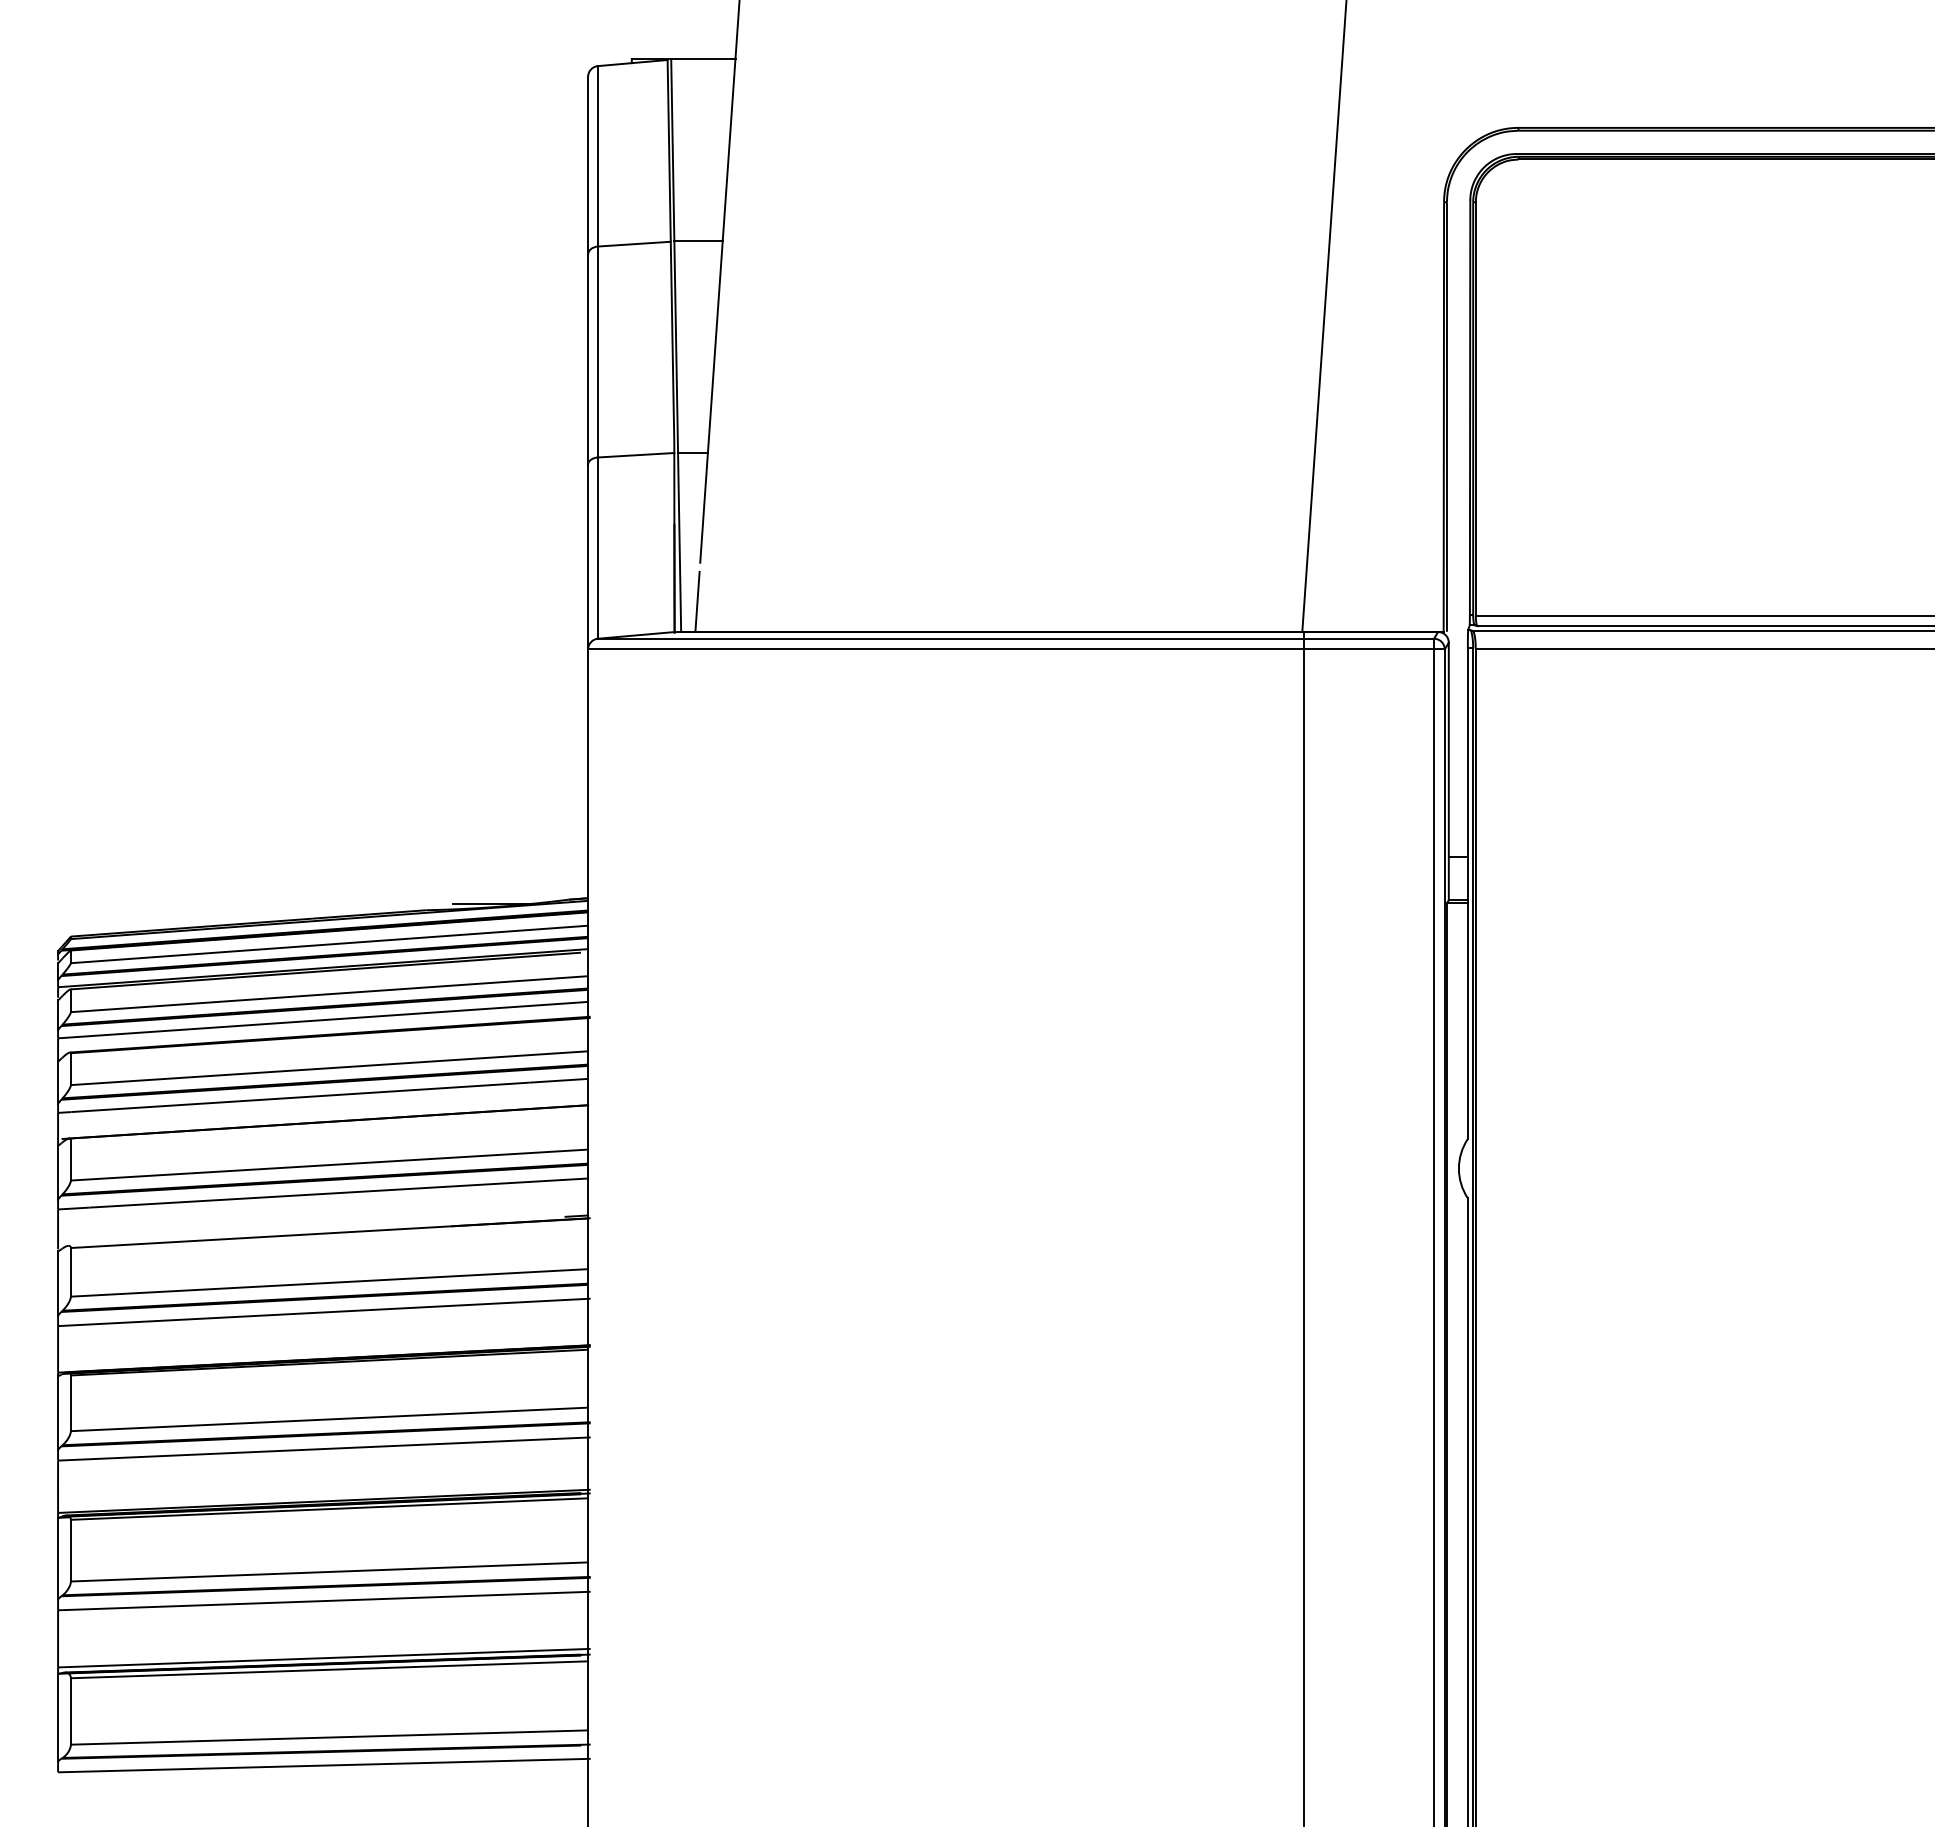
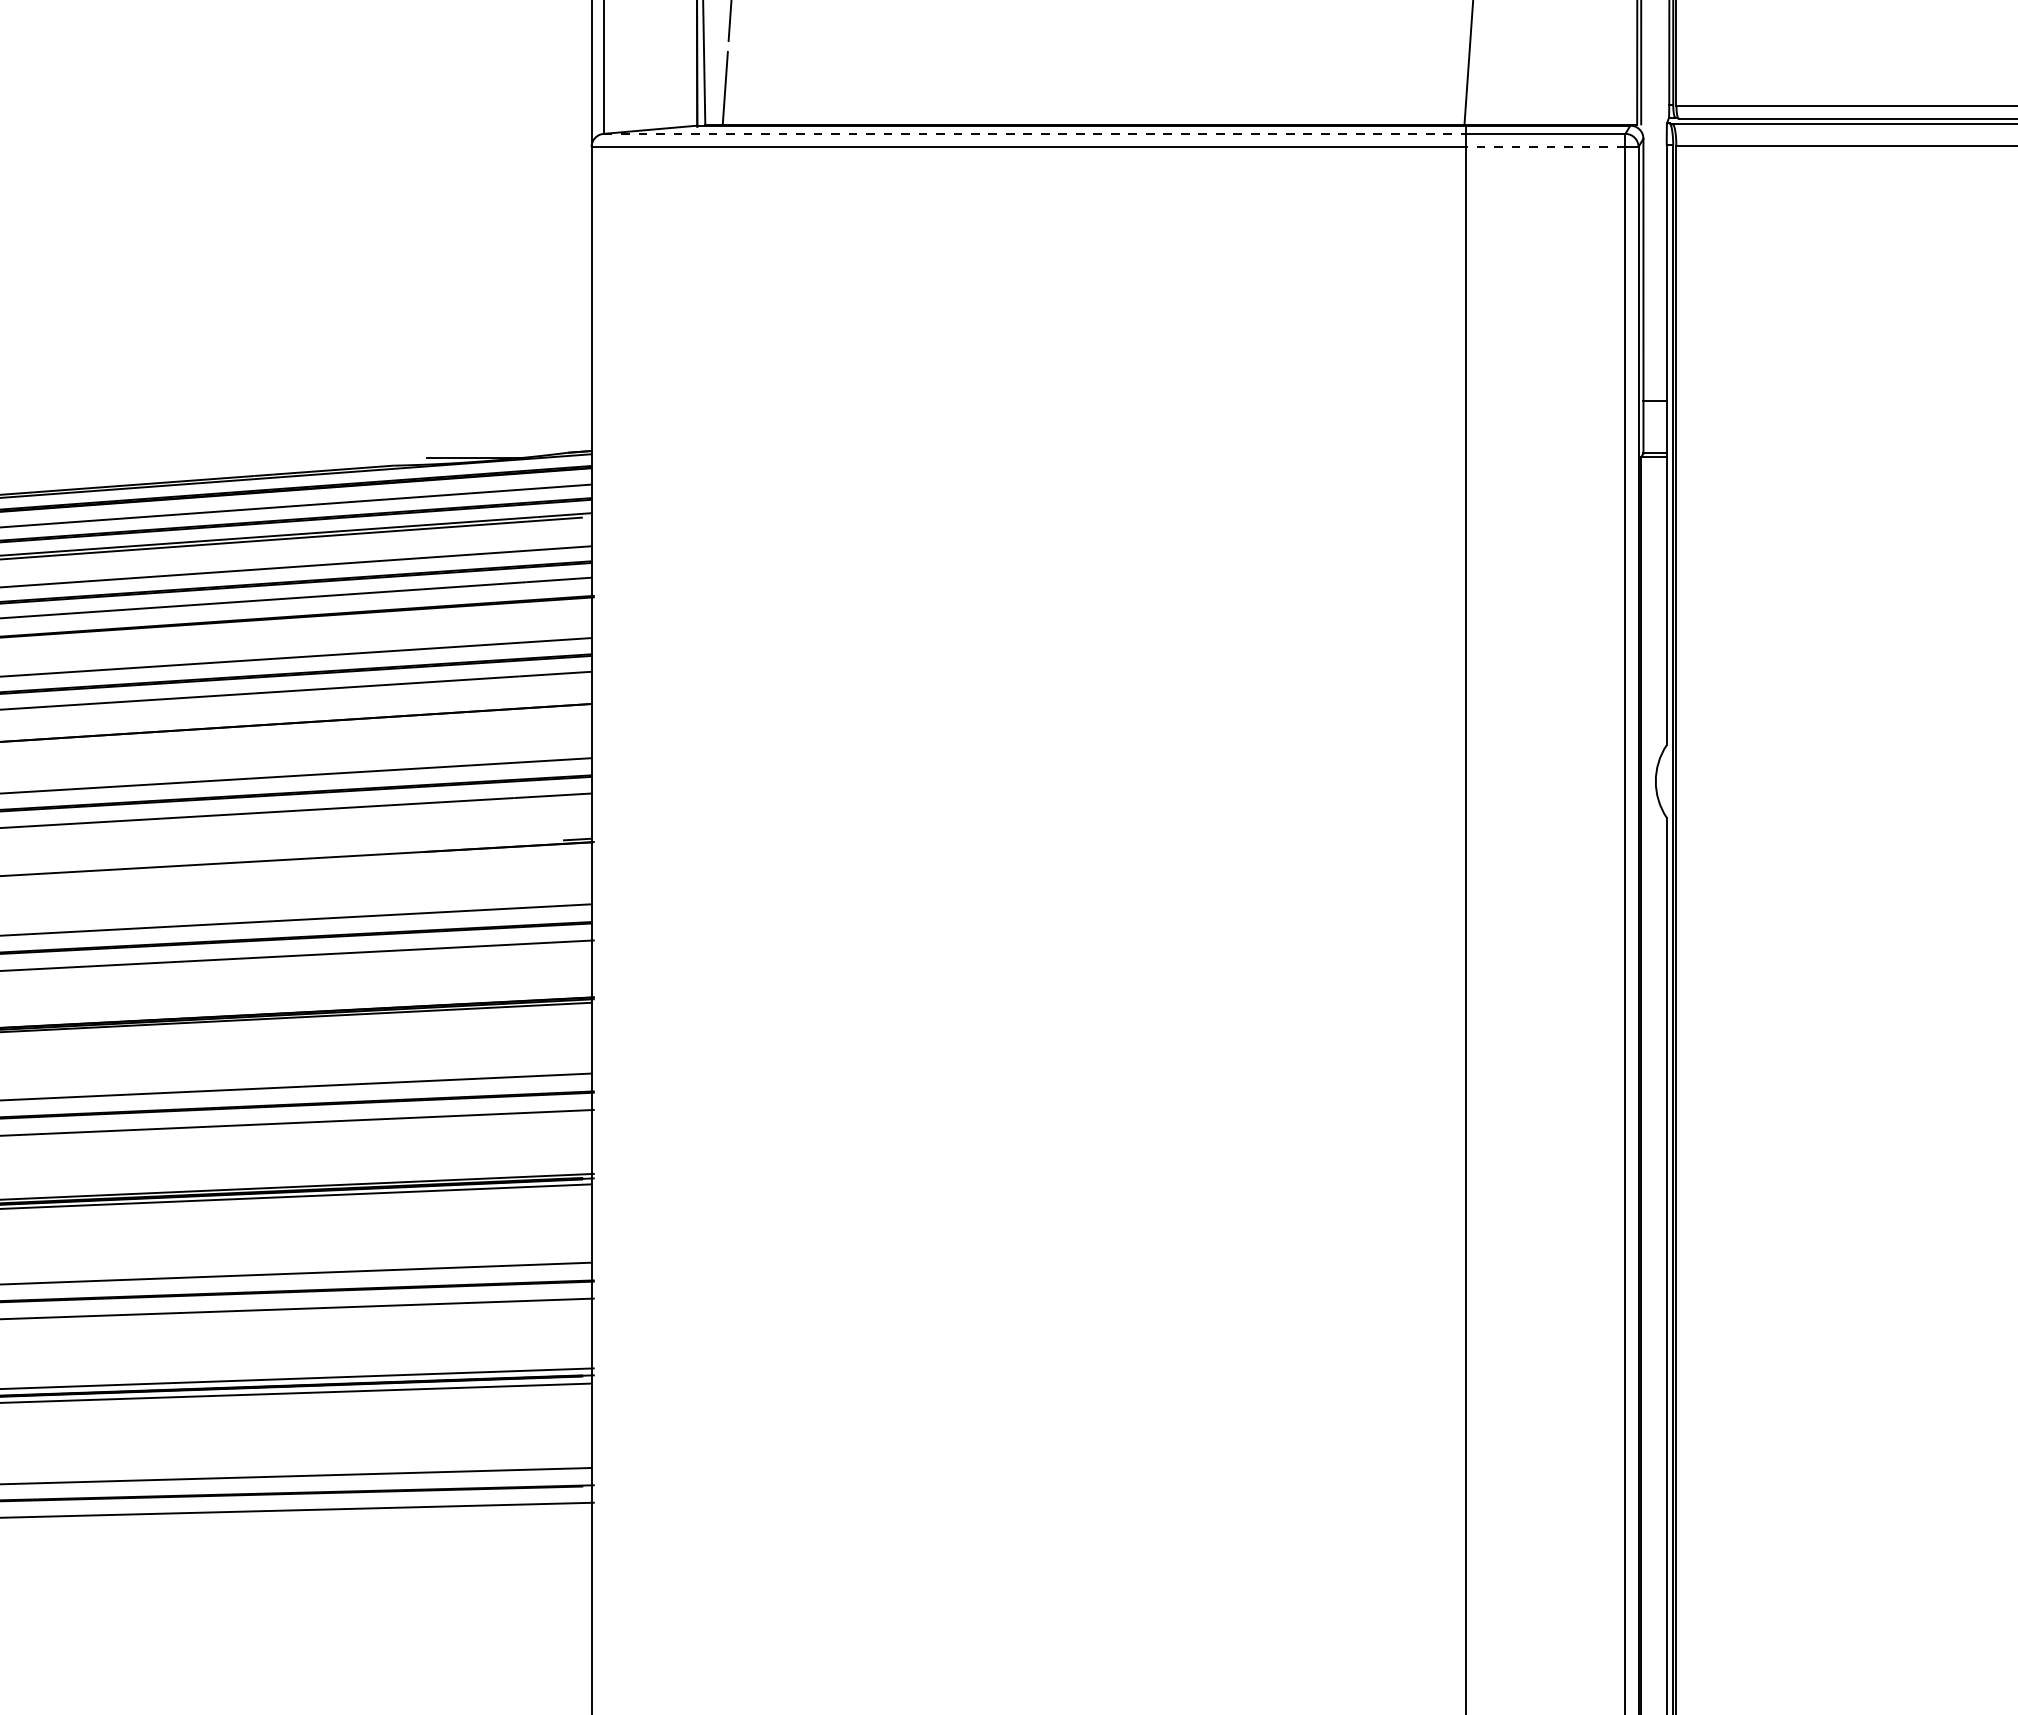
line: (950, 638) -> (1034, 133), solid -> dashed
line: (1368, 649) -> (1545, 147), solid -> dashed

